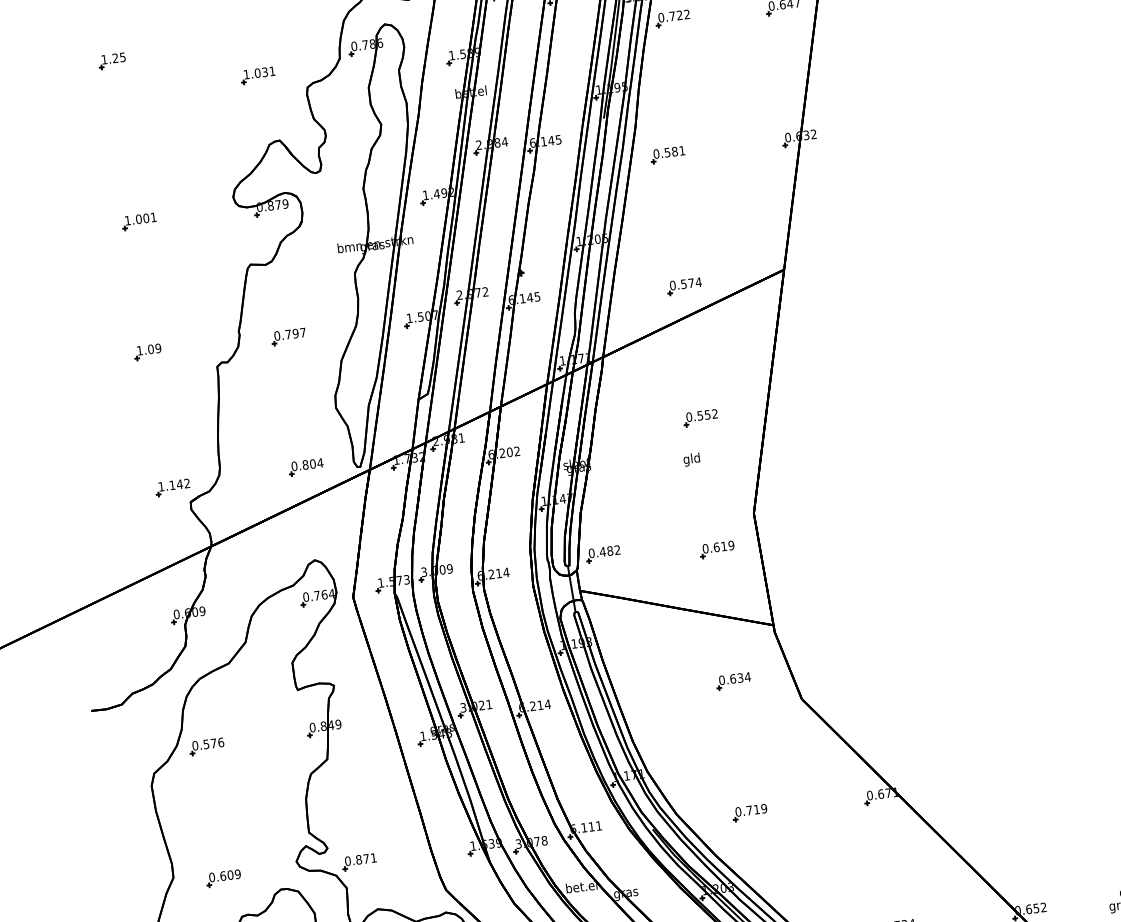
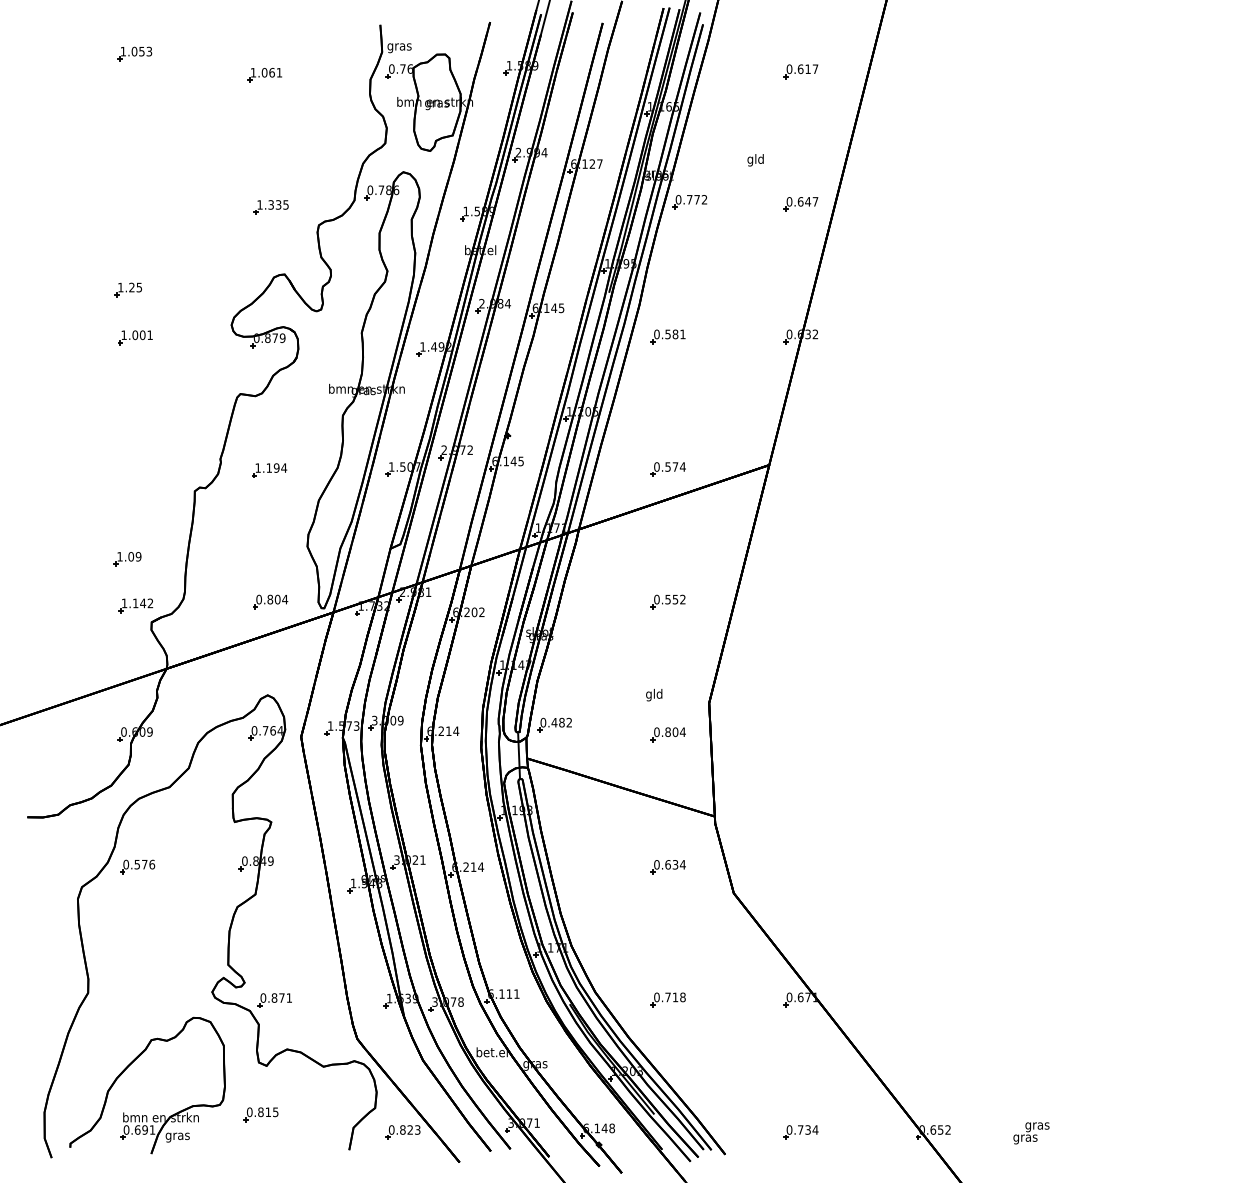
text: (679, 15) -> (696, 199), 0.722 -> 0.772
part: (111, 60) -> (127, 289), moved
text: (264, 71) -> (278, 204), 1.031 -> 1.335
text: (290, 333) -> (271, 467), 0.797 -> 1.194
part: (147, 352) -> (127, 559), moved
text: (692, 460) -> (654, 695), moved
text: (724, 546) -> (675, 732), 0.619 -> 0.804
text: (763, 808) -> (682, 997), 0.719 -> 0.718
part: (223, 878) -> (137, 999), removed

